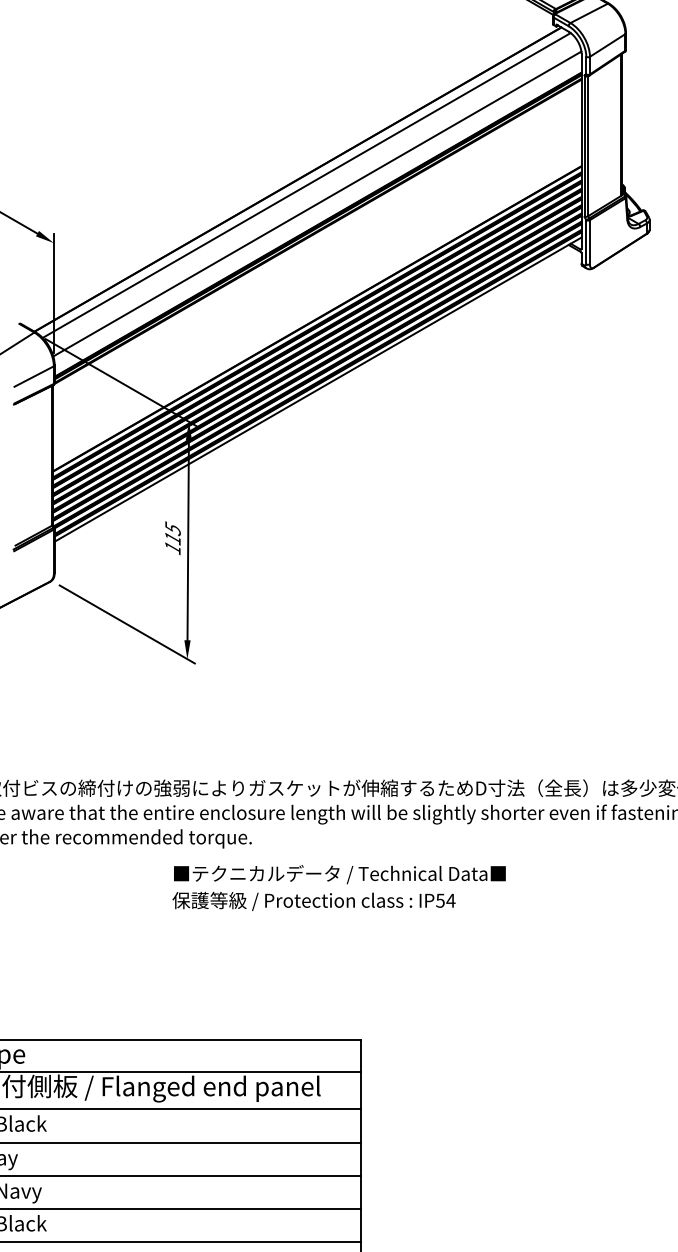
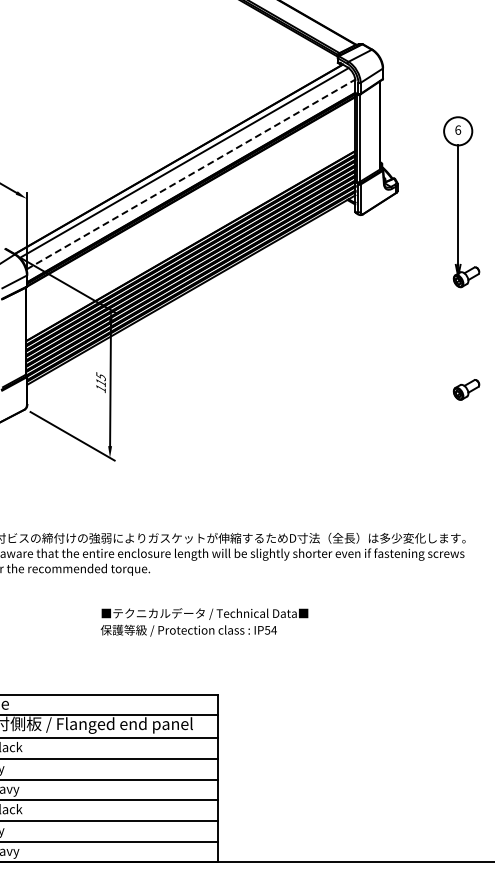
line: (316, 203) -> (190, 174), solid -> dashed
text: (339, 888) -> (204, 622), moved

